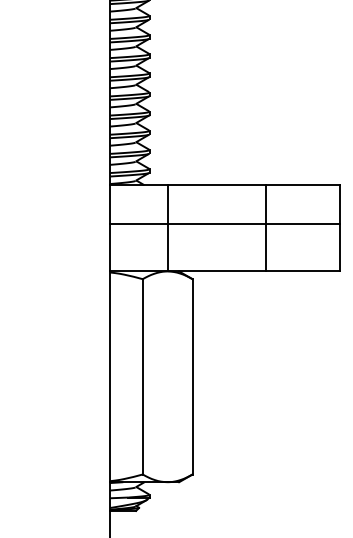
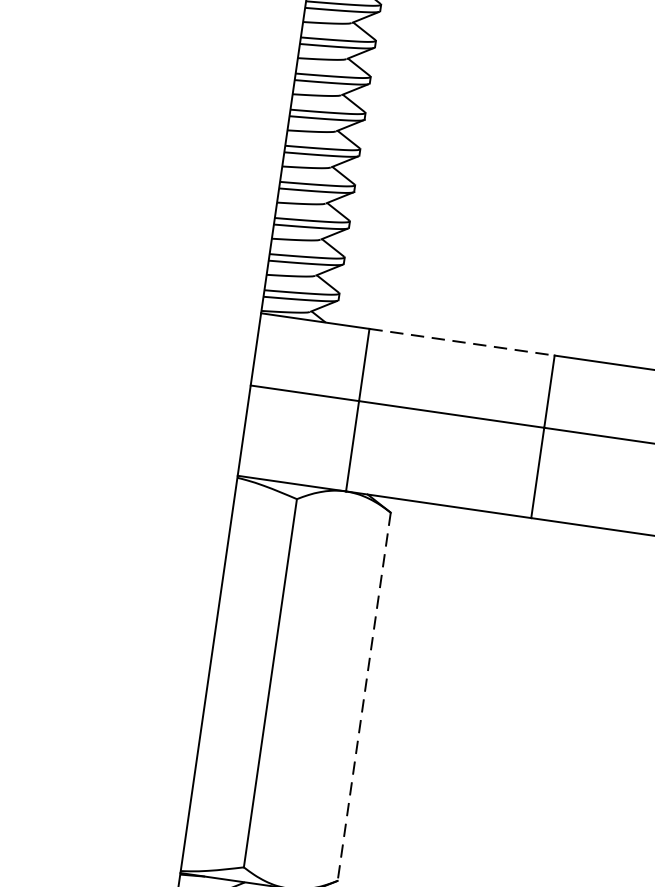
line: (217, 185) -> (463, 342), solid -> dashed
line: (192, 376) -> (364, 696), solid -> dashed

